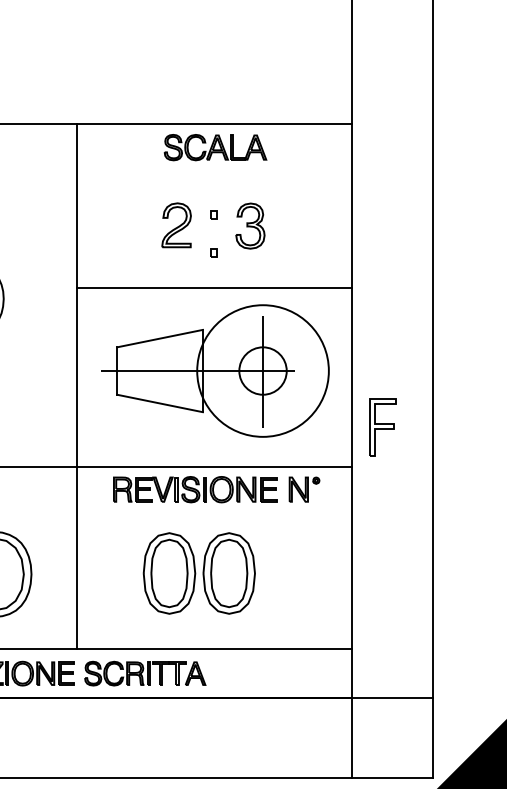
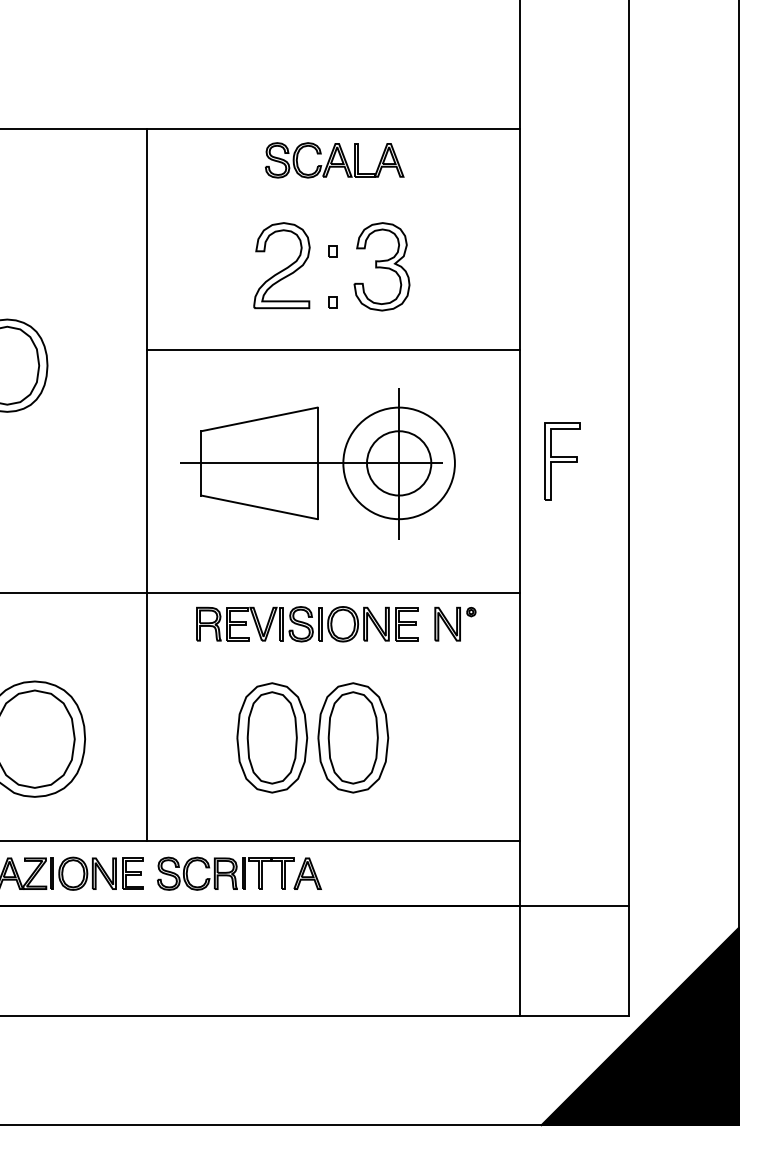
part: (176, 225) -> (281, 265), size x1.43
part: (250, 225) -> (381, 266), size x1.43
circle: (262, 371) -> (398, 463), size x0.62
part: (383, 427) -> (562, 461), moved

